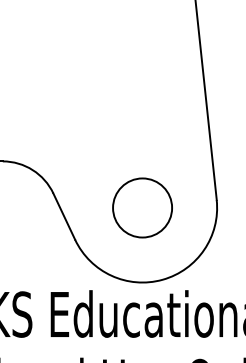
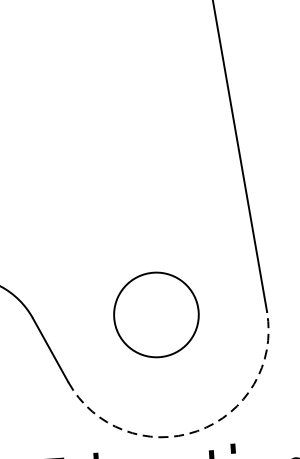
circle: (142, 207) -> (156, 314), moved
arc: (162, 279) -> (197, 430), solid -> dashed

